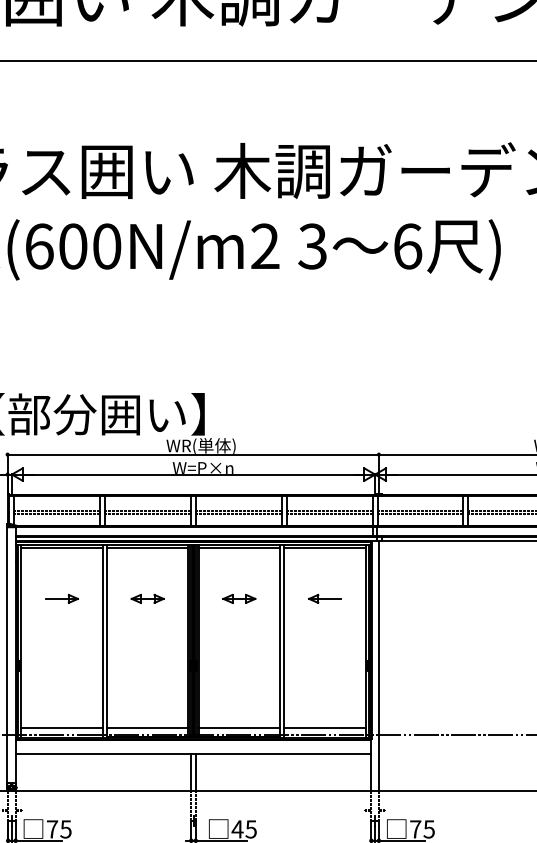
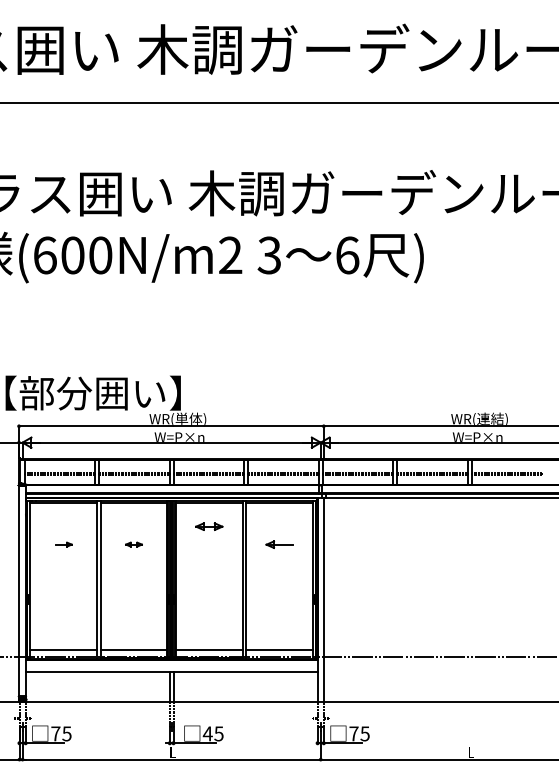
part: (61, 598) -> (63, 544), size x0.6
part: (147, 598) -> (133, 544), size x0.6
part: (239, 598) -> (209, 526), moved

